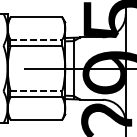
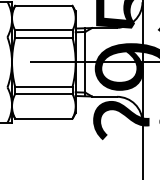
line: (36, 39) -> (43, 30), dashed -> solid
line: (36, 90) -> (43, 86), dashed -> solid

